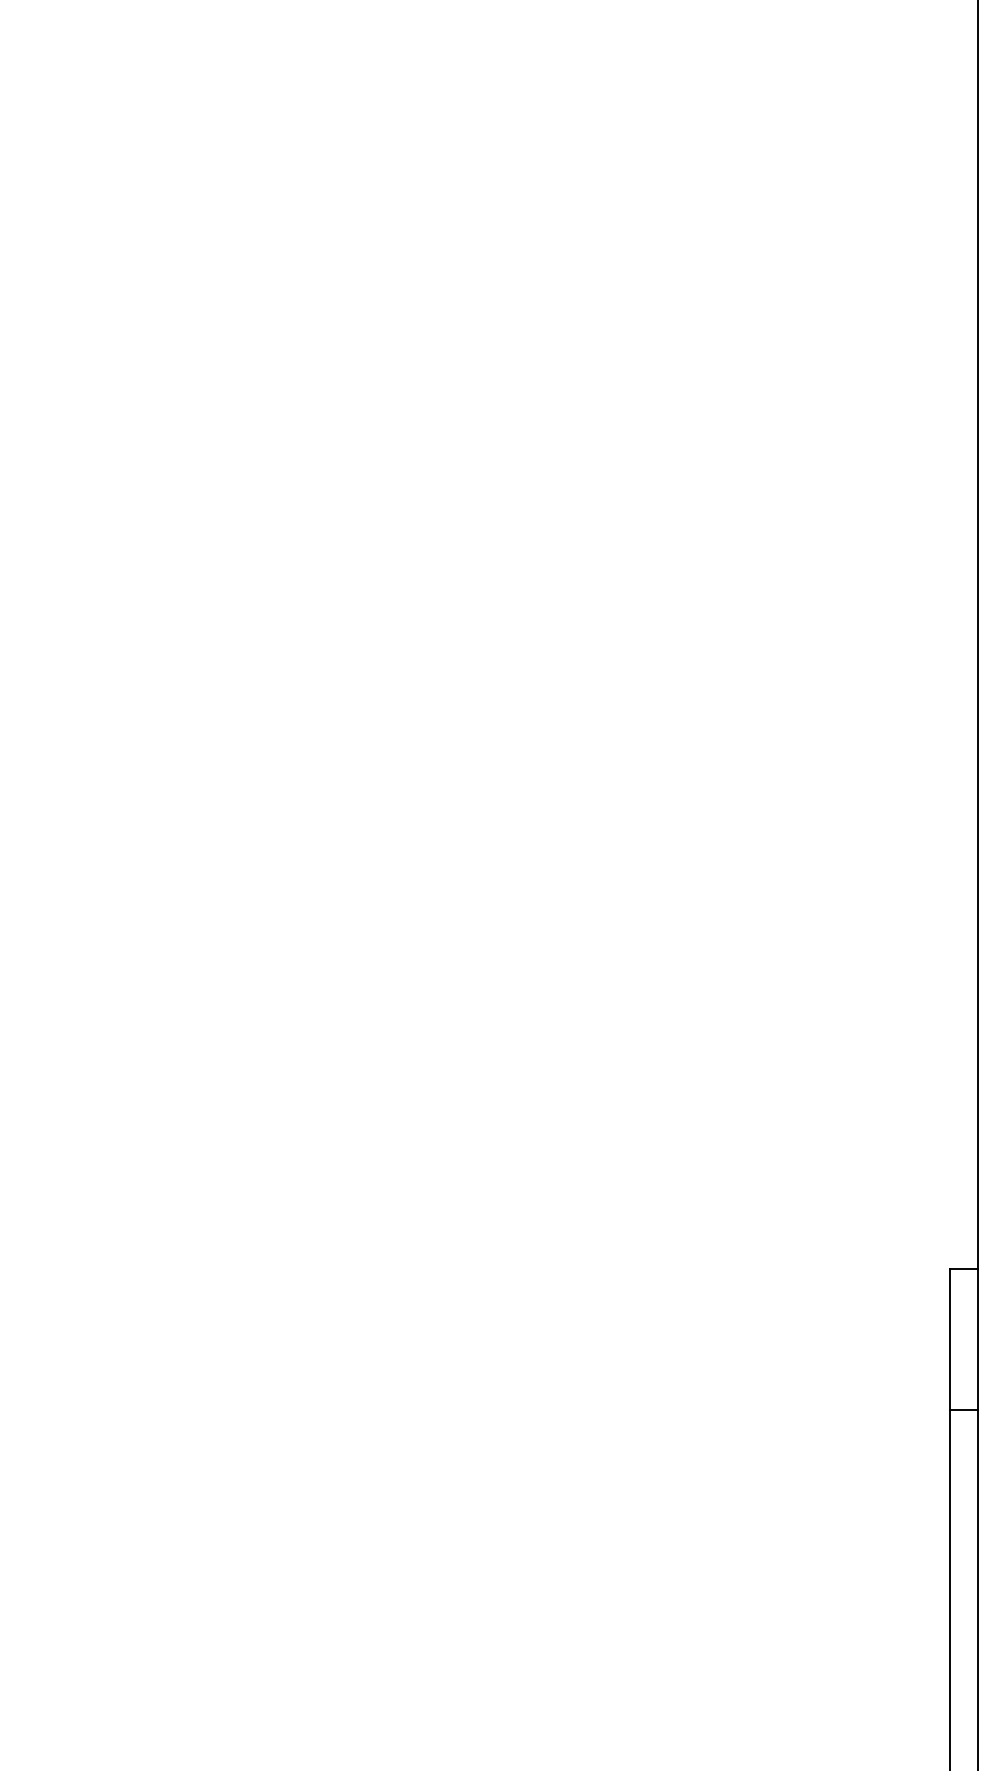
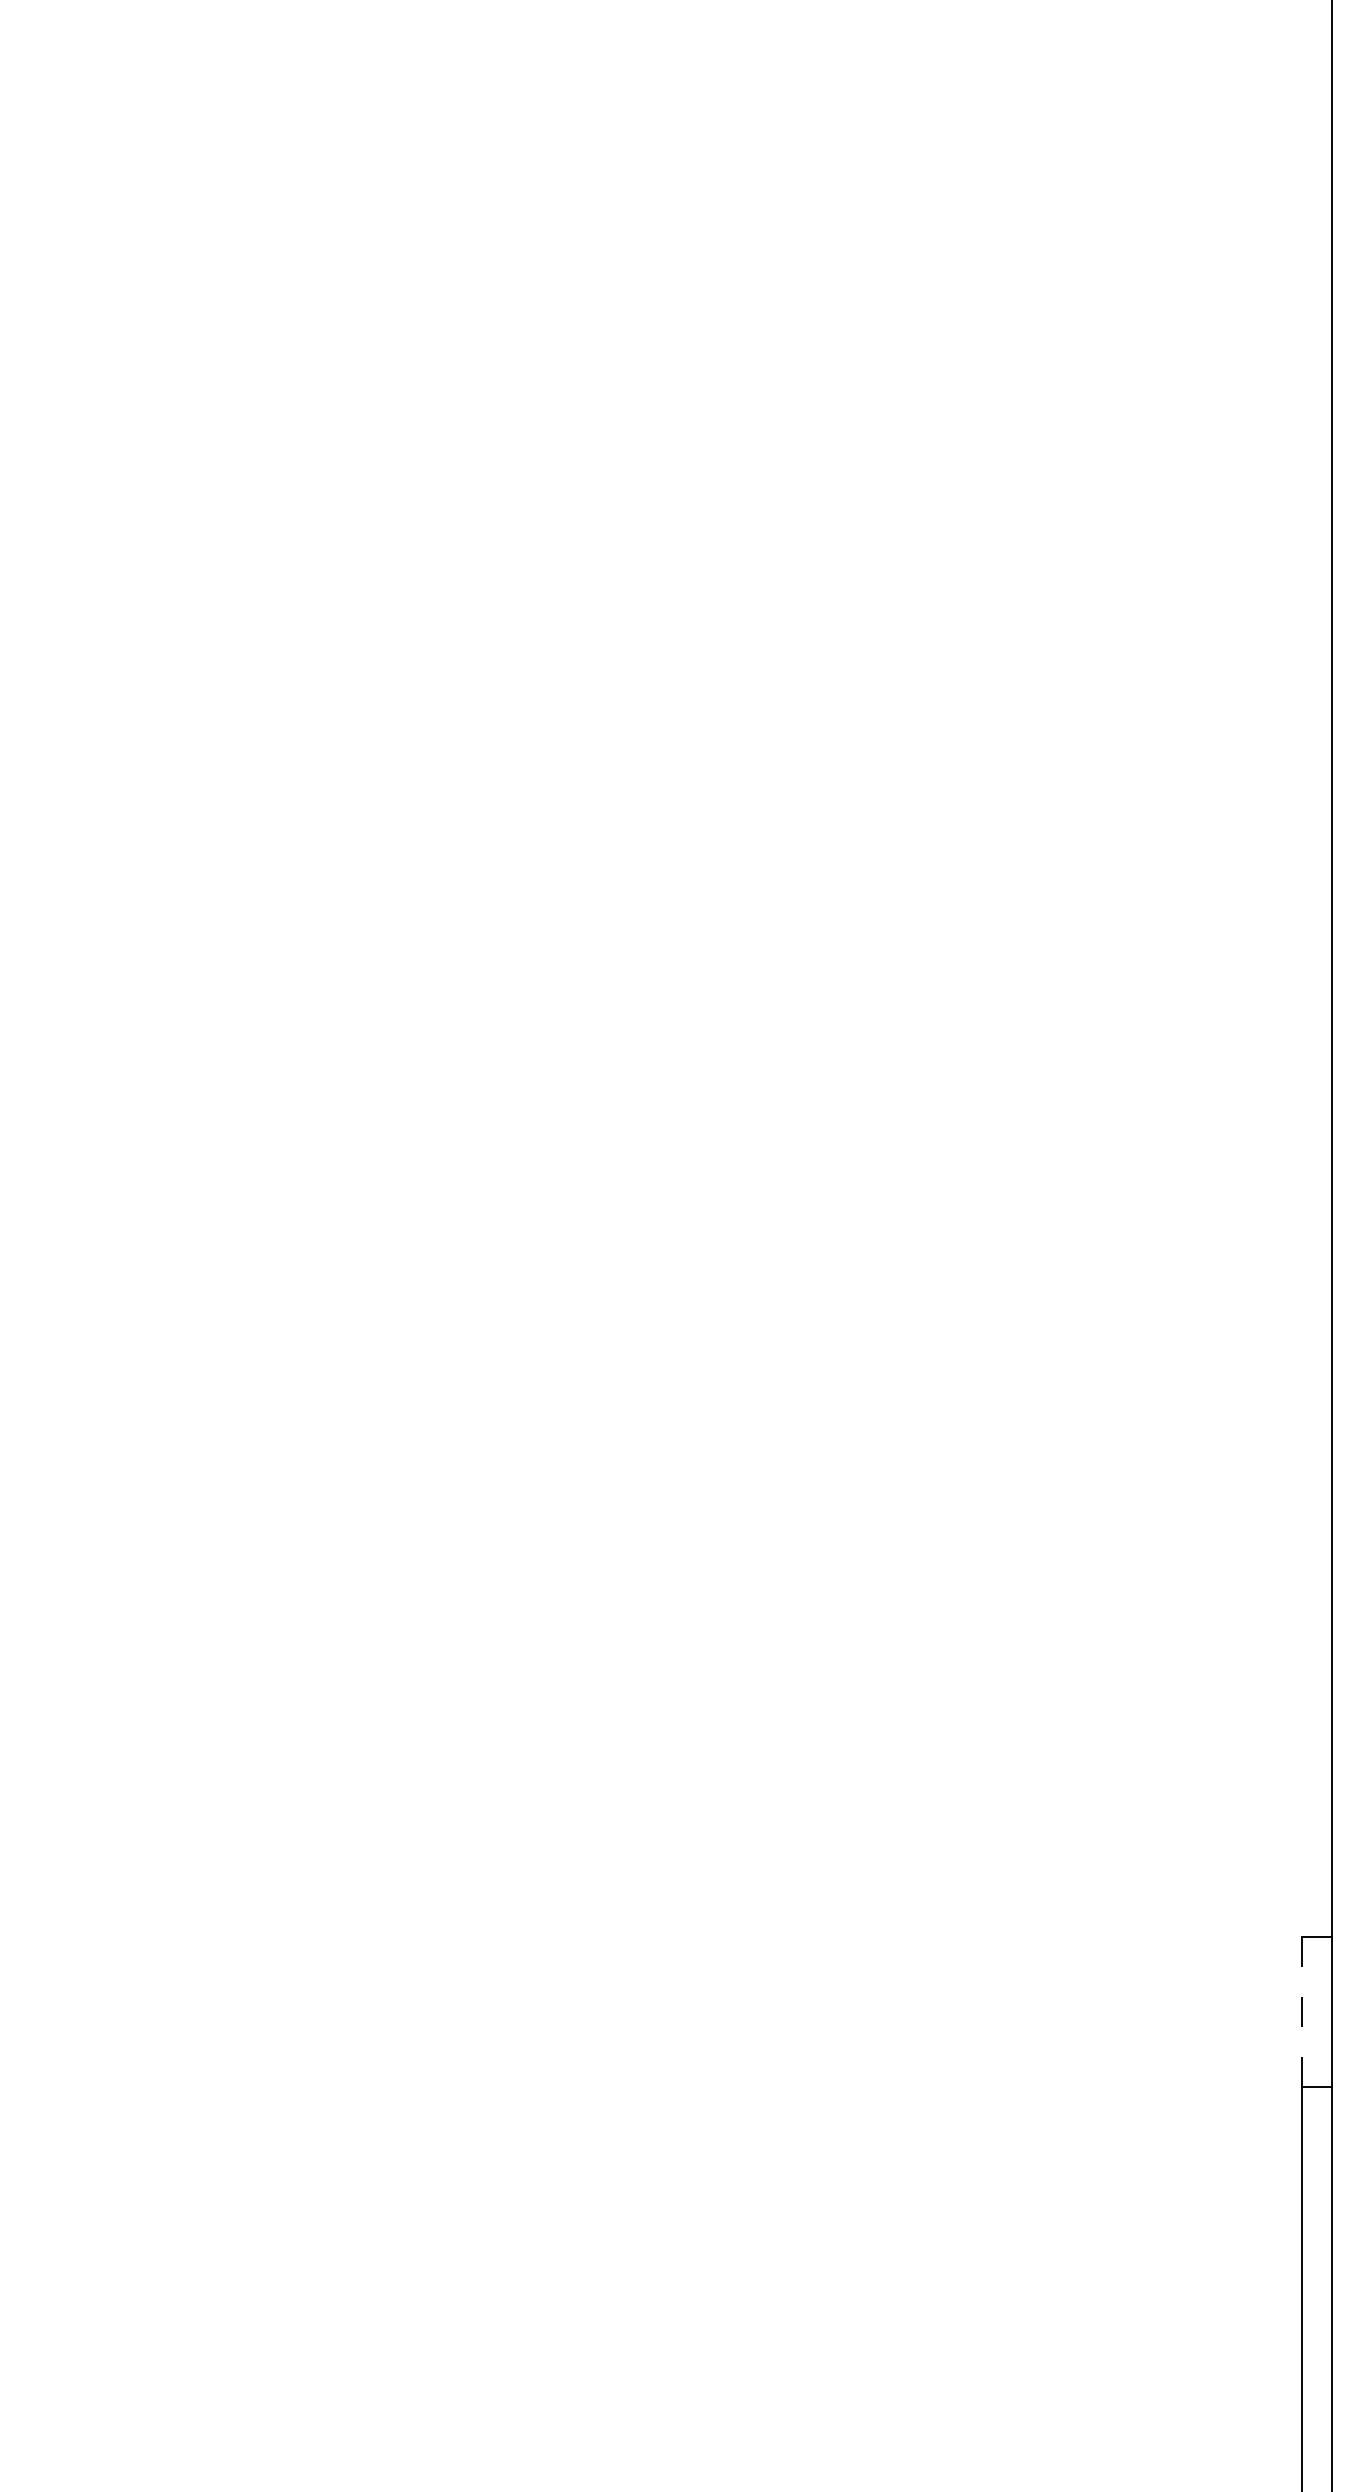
line: (949, 1339) -> (1301, 2012), solid -> dashed

